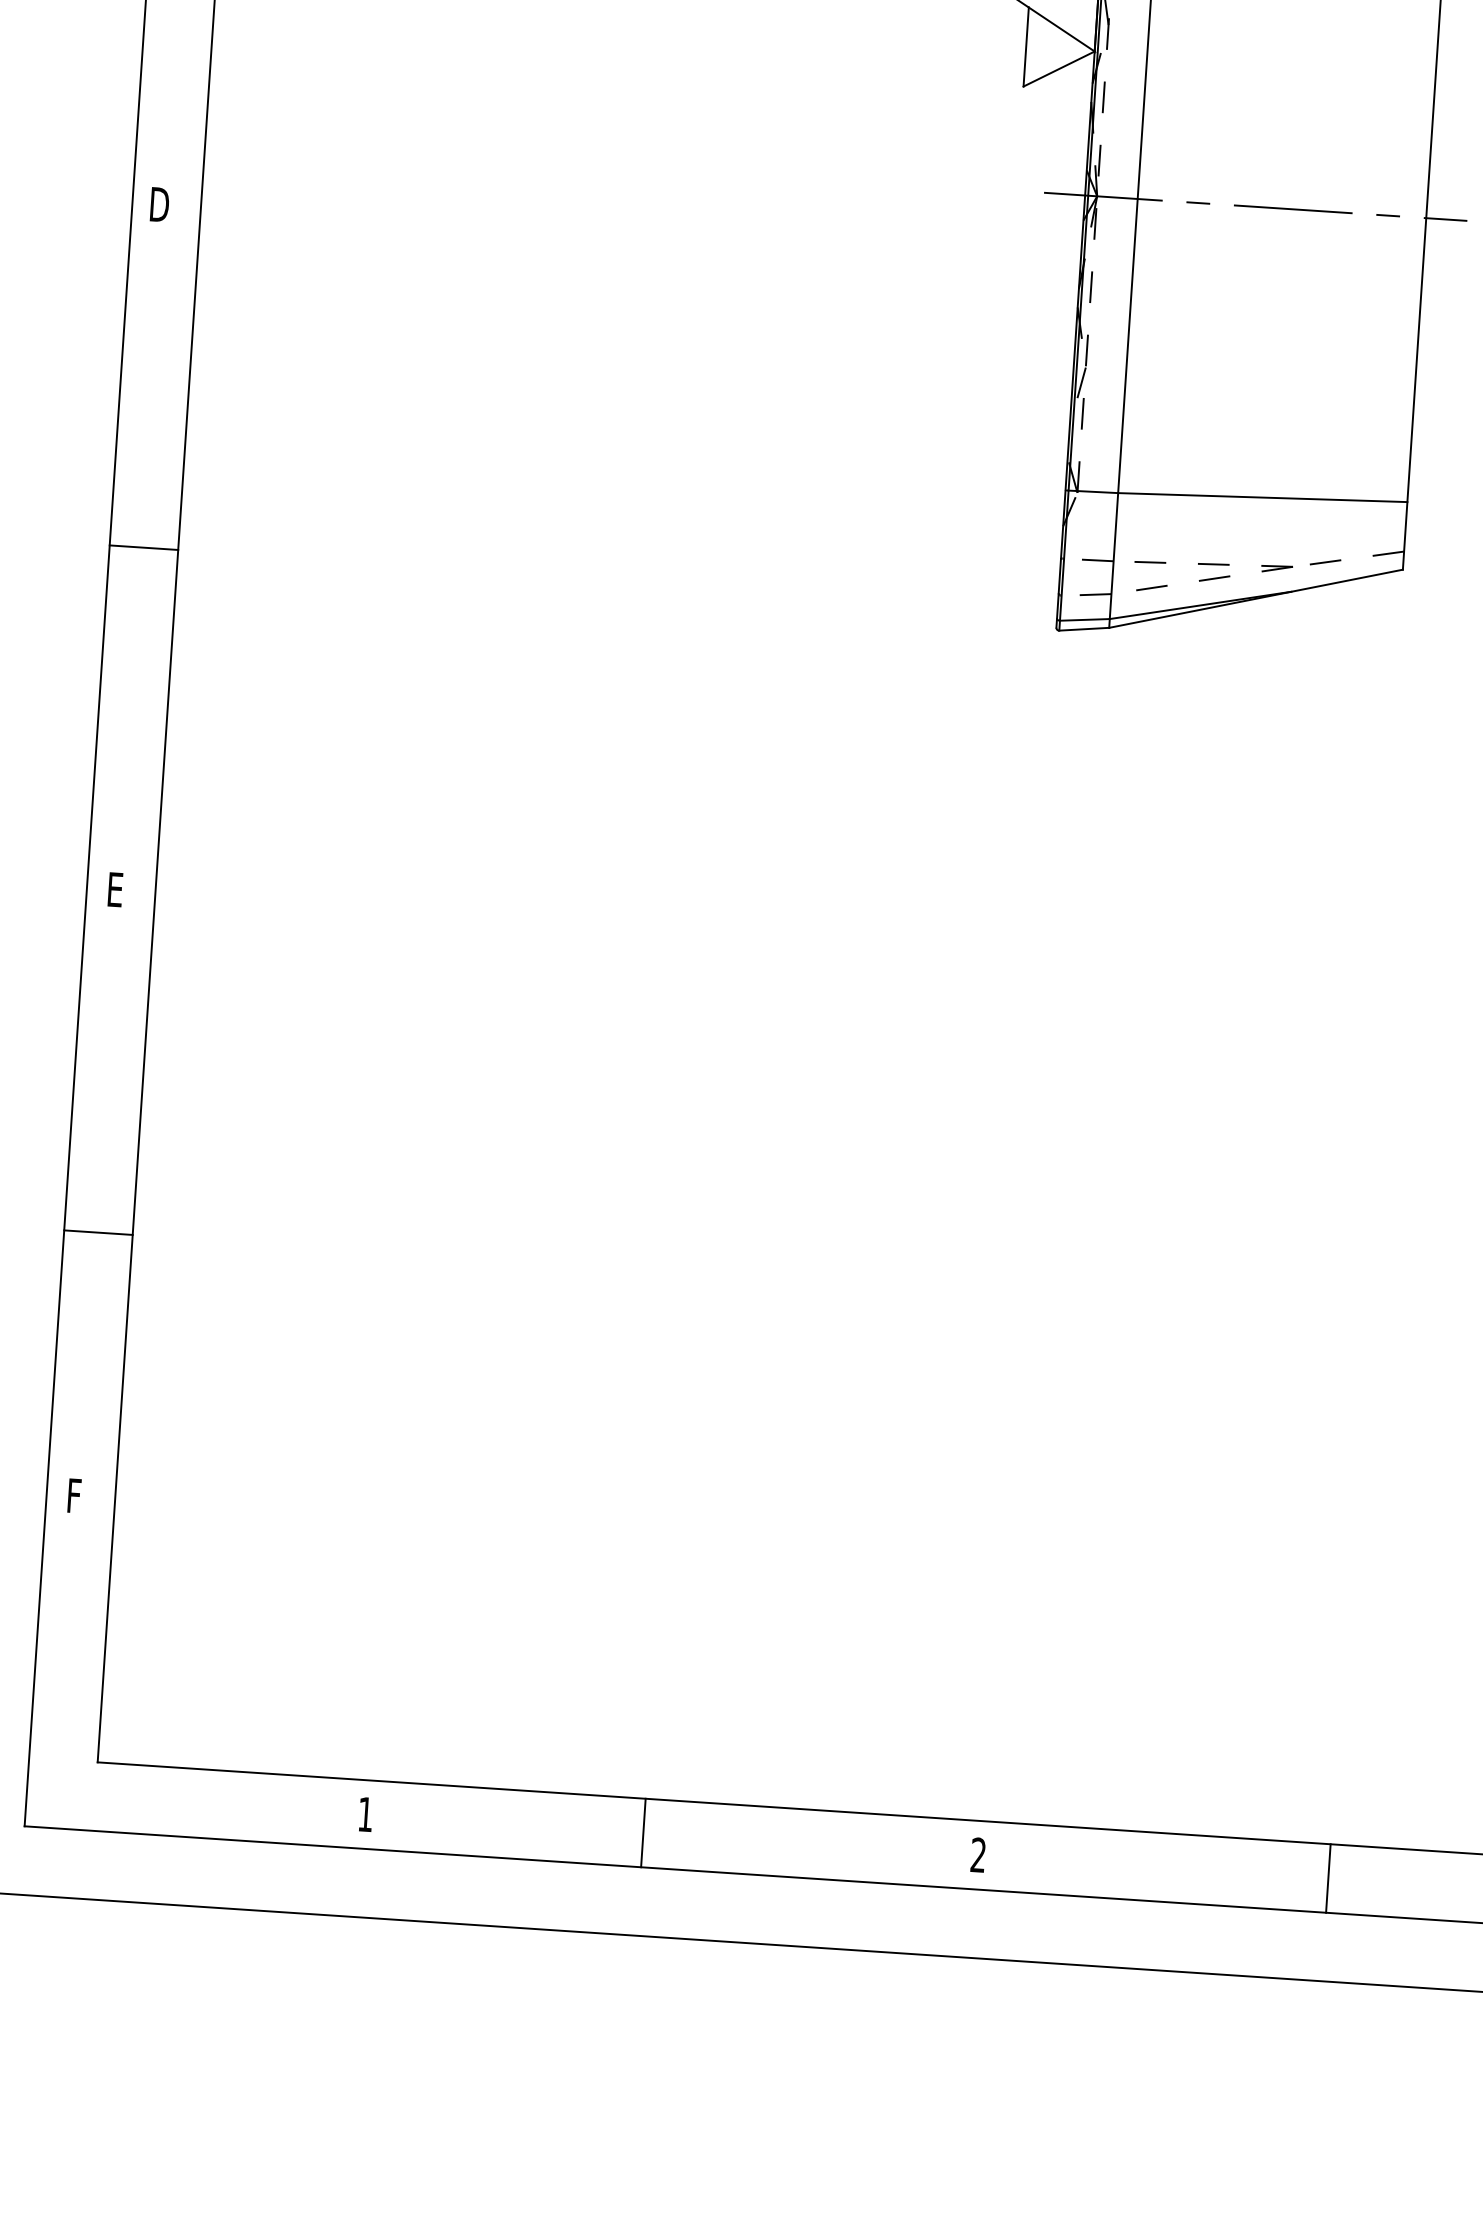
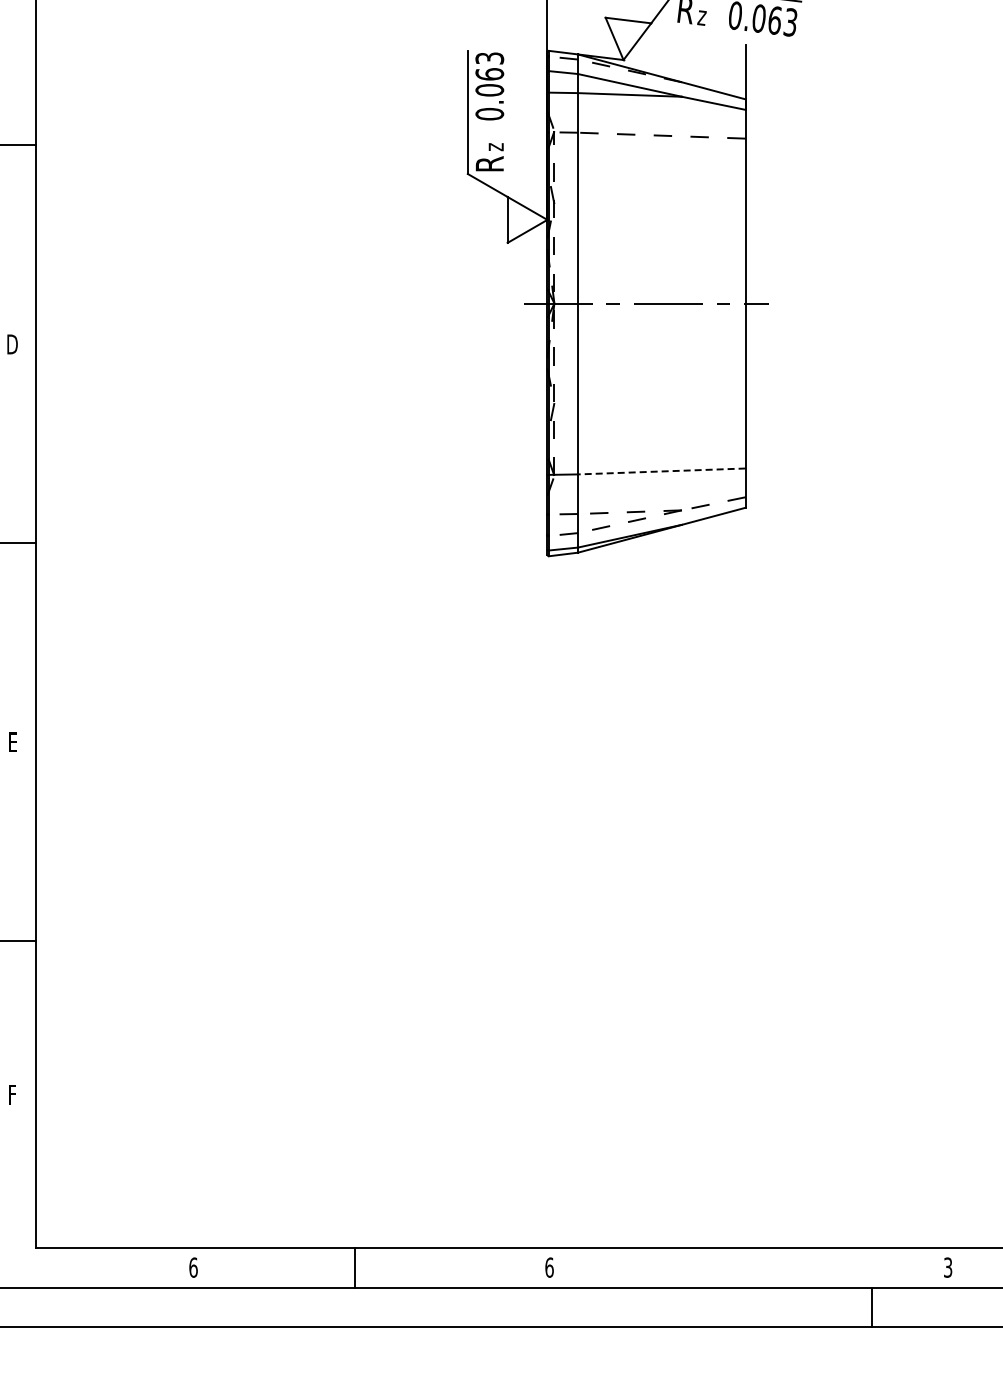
line: (1262, 497) -> (661, 471), solid -> dashed
text: (365, 1814) -> (193, 1267), 1 -> 6
text: (978, 1854) -> (549, 1267), 2 -> 6
line: (1327, 1878) -> (752, 1267), removed

